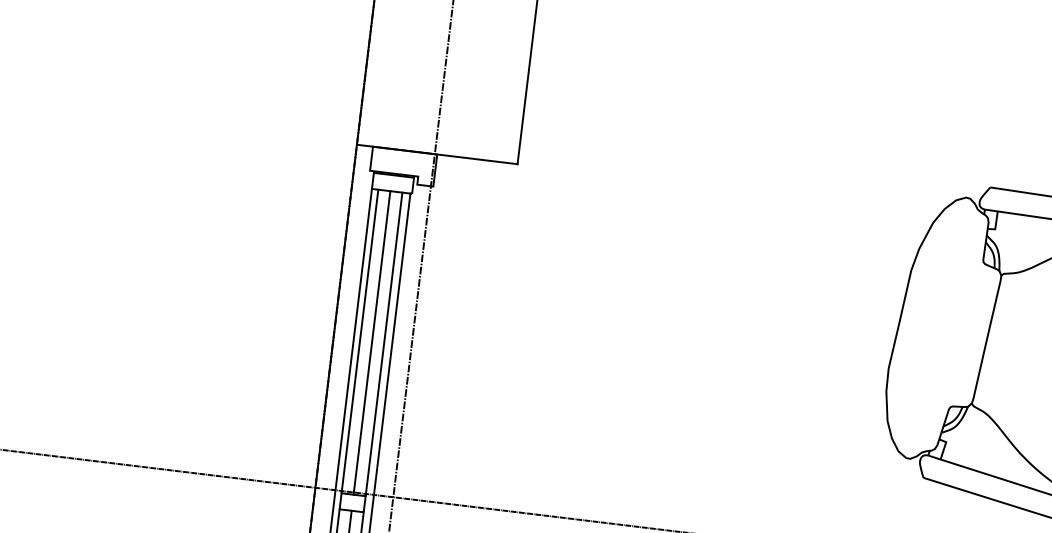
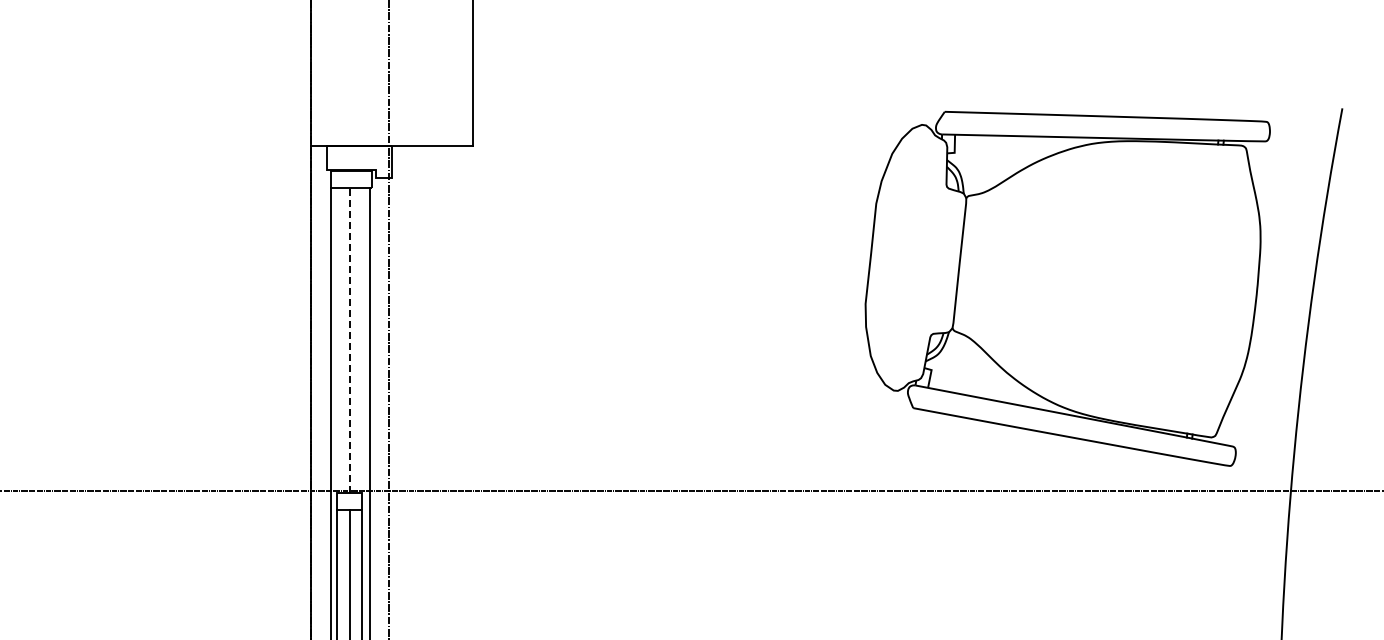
line: (359, 341) -> (337, 340), removed
line: (371, 342) -> (349, 340), solid -> dashed
line: (383, 344) -> (361, 340), removed

